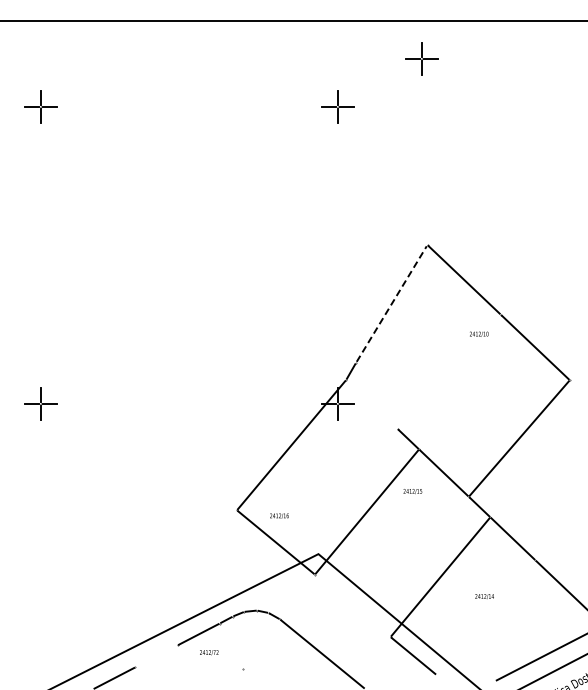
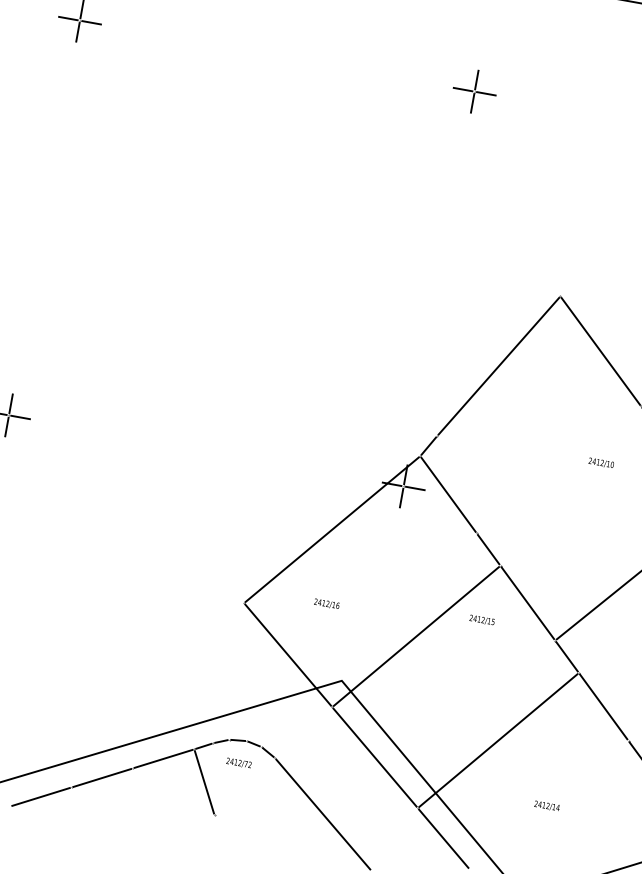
part: (421, 58) -> (597, 47), removed
line: (391, 304) -> (498, 366), dashed -> solid
text: (479, 333) -> (601, 462), moved
line: (371, 404) -> (448, 494), added
text: (279, 515) -> (327, 603), moved
text: (484, 596) -> (546, 805), moved
line: (352, 605) -> (374, 757), added
line: (231, 645) -> (204, 781), added
text: (209, 652) -> (239, 762), moved
line: (156, 656) -> (102, 778), added

